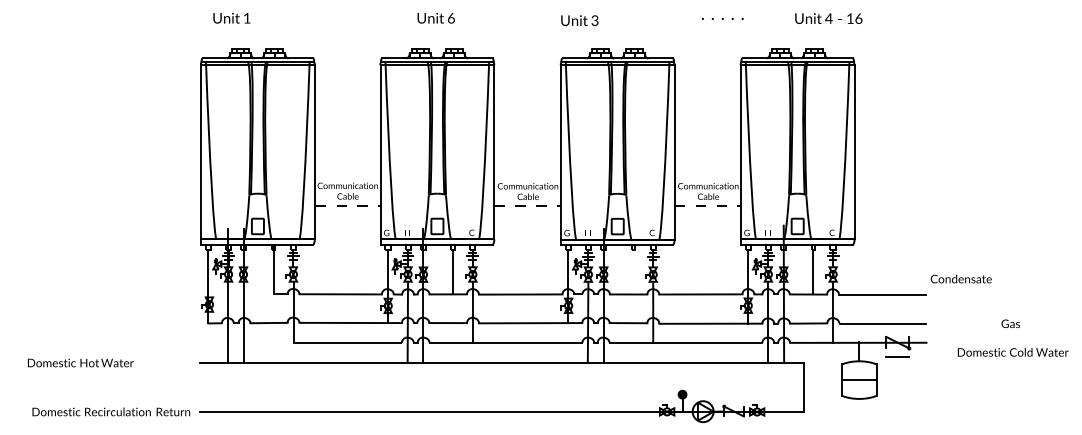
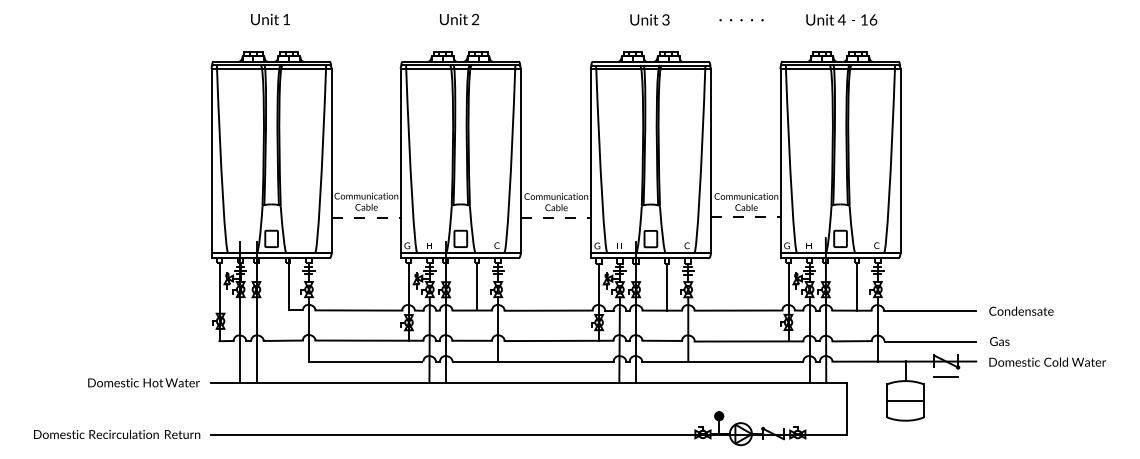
text: (231, 18) -> (270, 19), moved
text: (450, 18) -> (474, 19), 6 -> 2
text: (722, 18) -> (741, 19), moved
text: (828, 18) -> (841, 19), moved
text: (579, 20) -> (649, 19), moved
line: (633, 272) -> (667, 287), added
text: (960, 278) -> (1020, 310), moved
text: (1010, 323) -> (999, 341), moved
text: (1012, 352) -> (1046, 362), moved
text: (80, 362) -> (143, 382), moved

